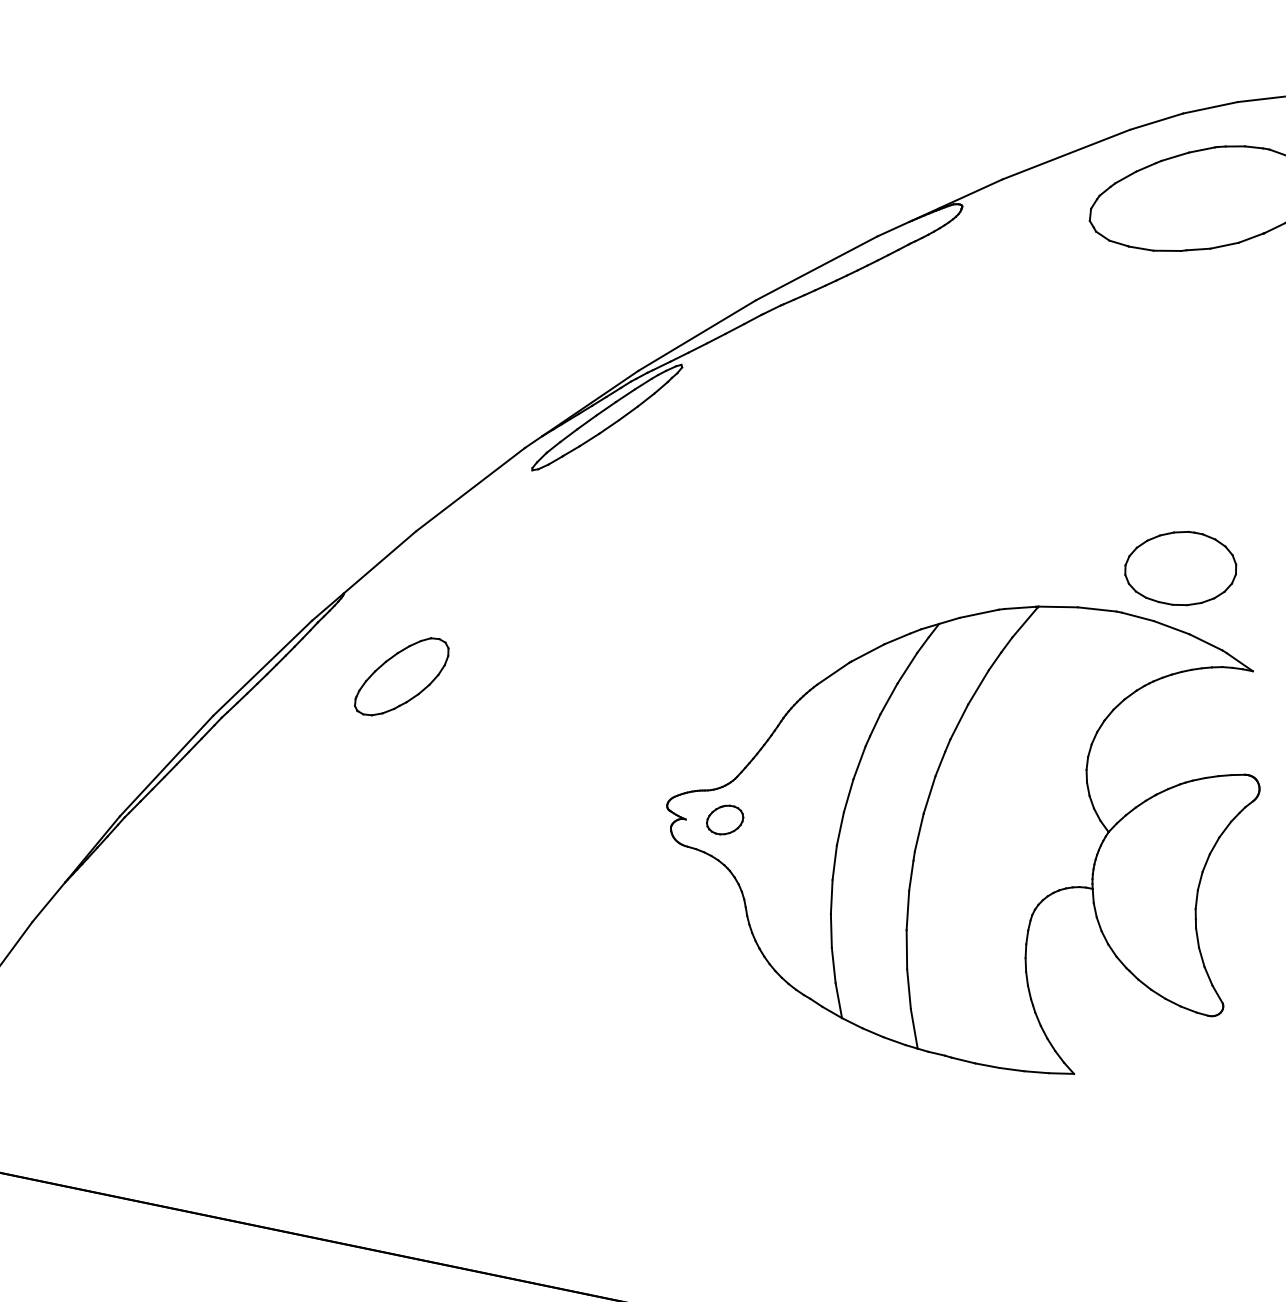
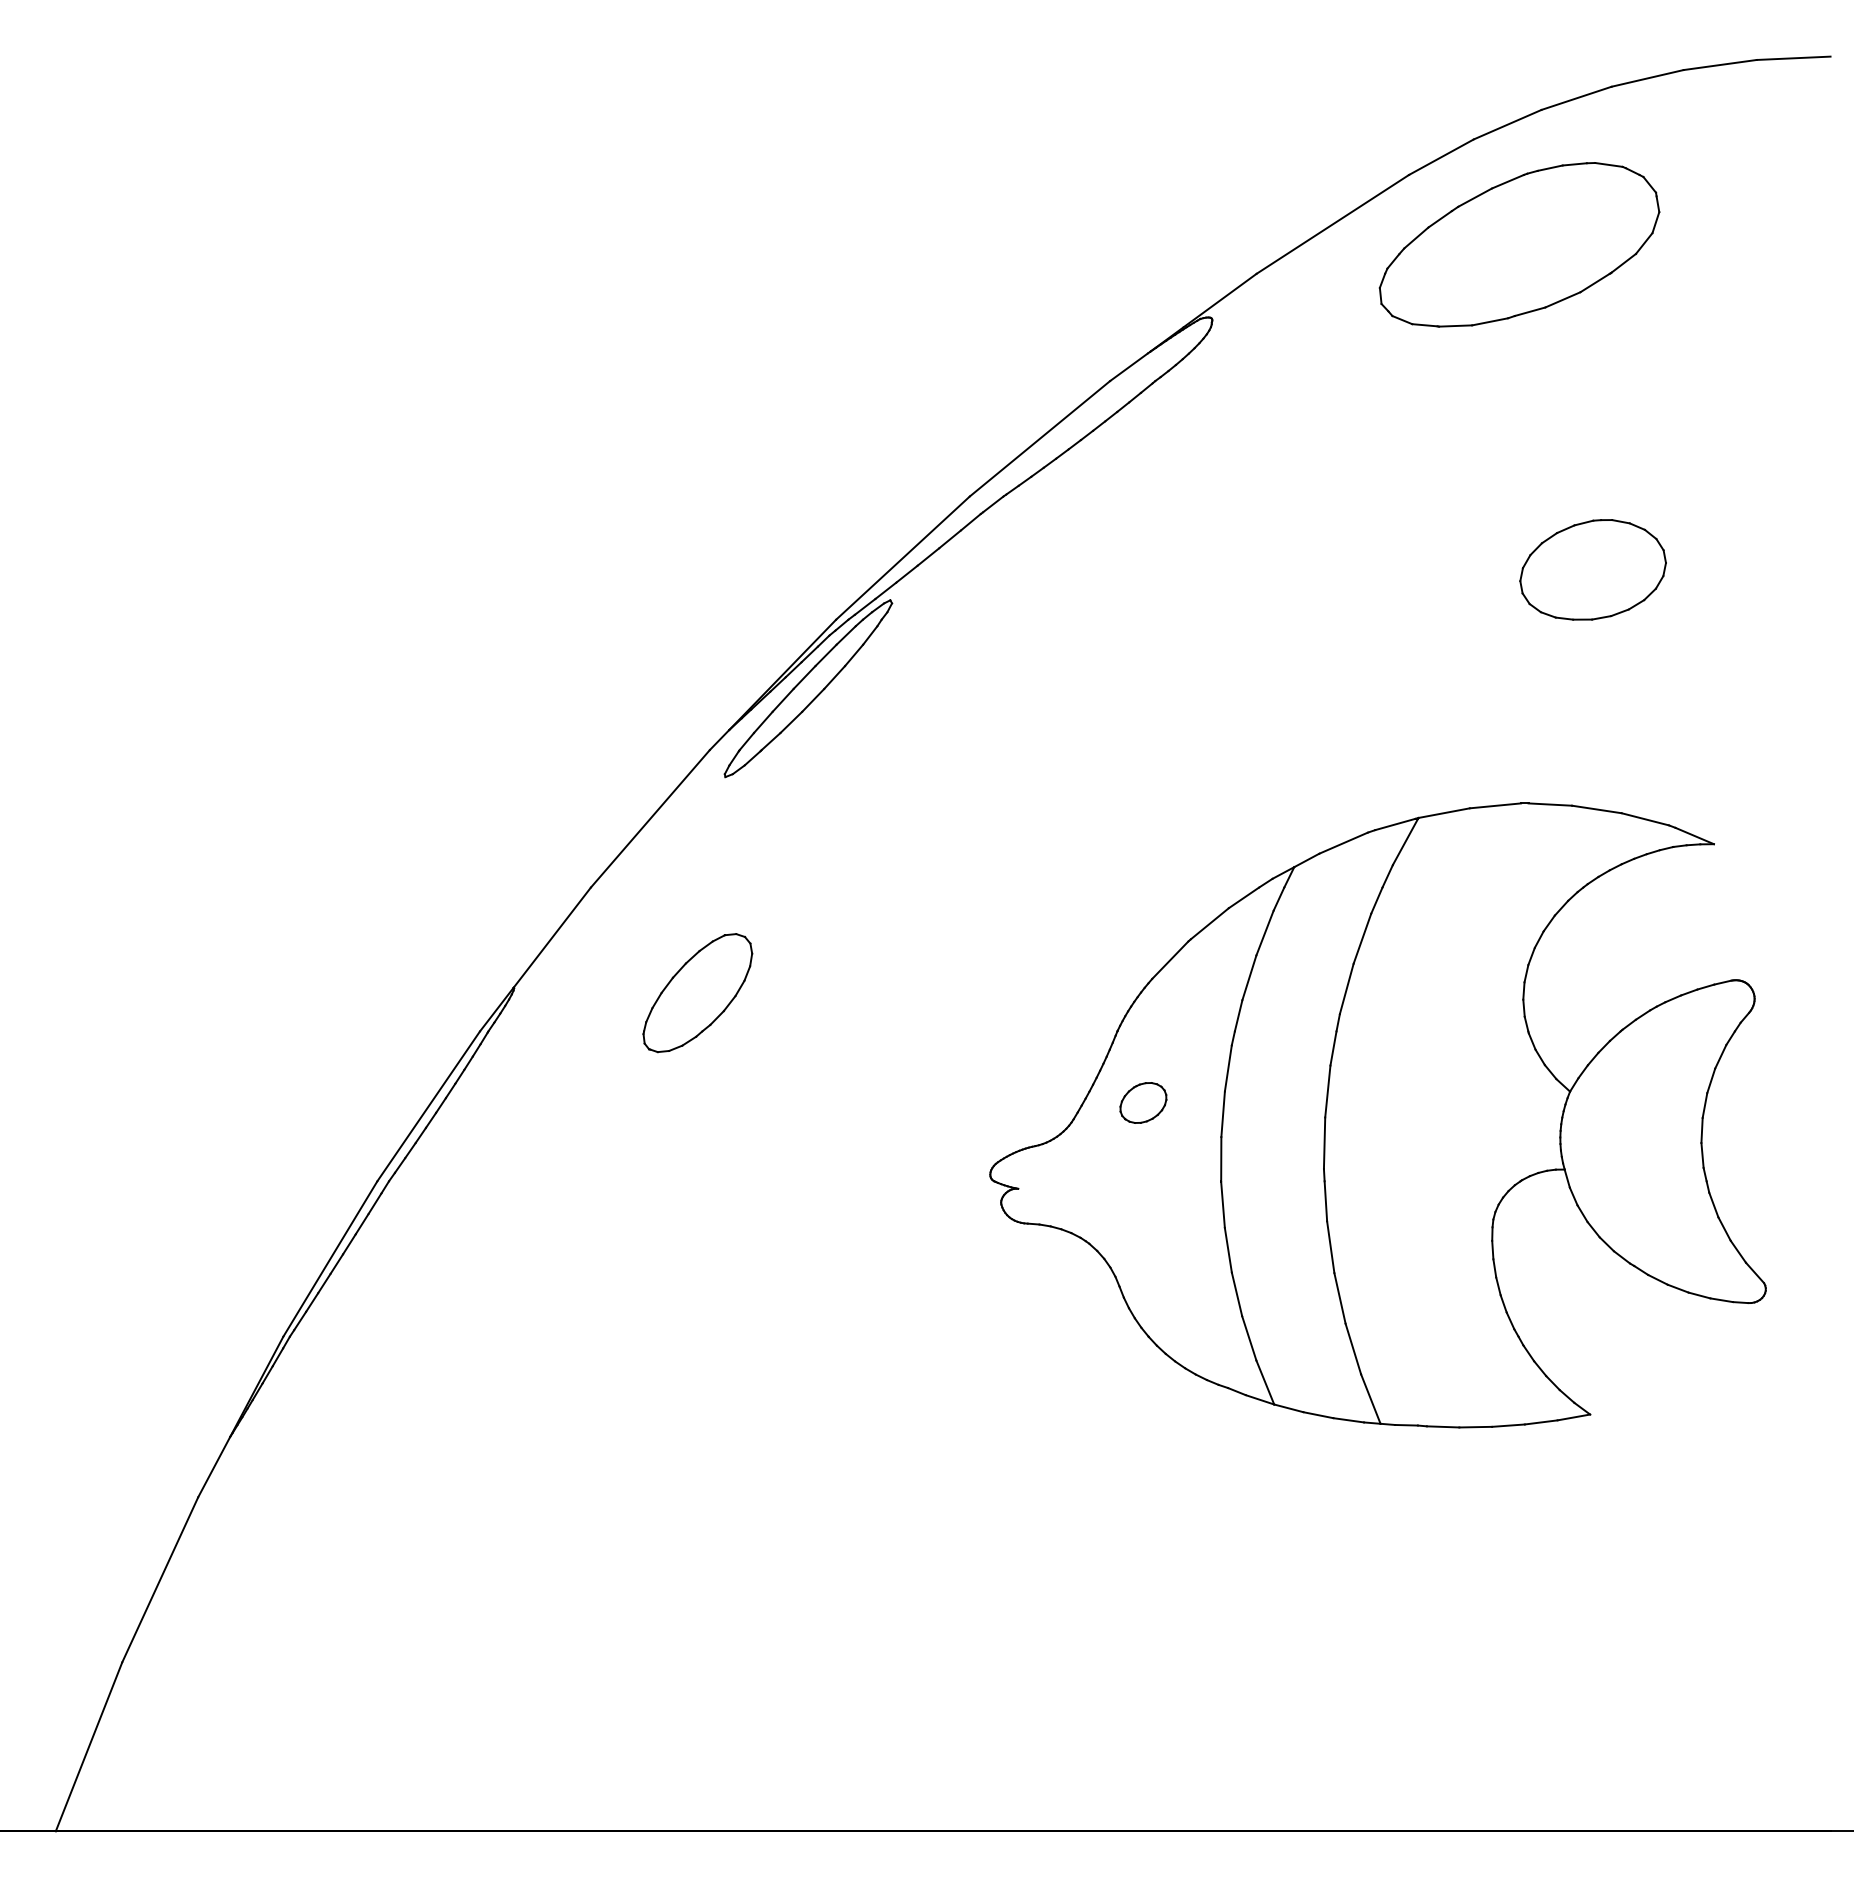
part: (1180, 567) -> (1592, 569), moved
part: (401, 677) -> (697, 993), moved
part: (725, 819) -> (1143, 1102), moved

